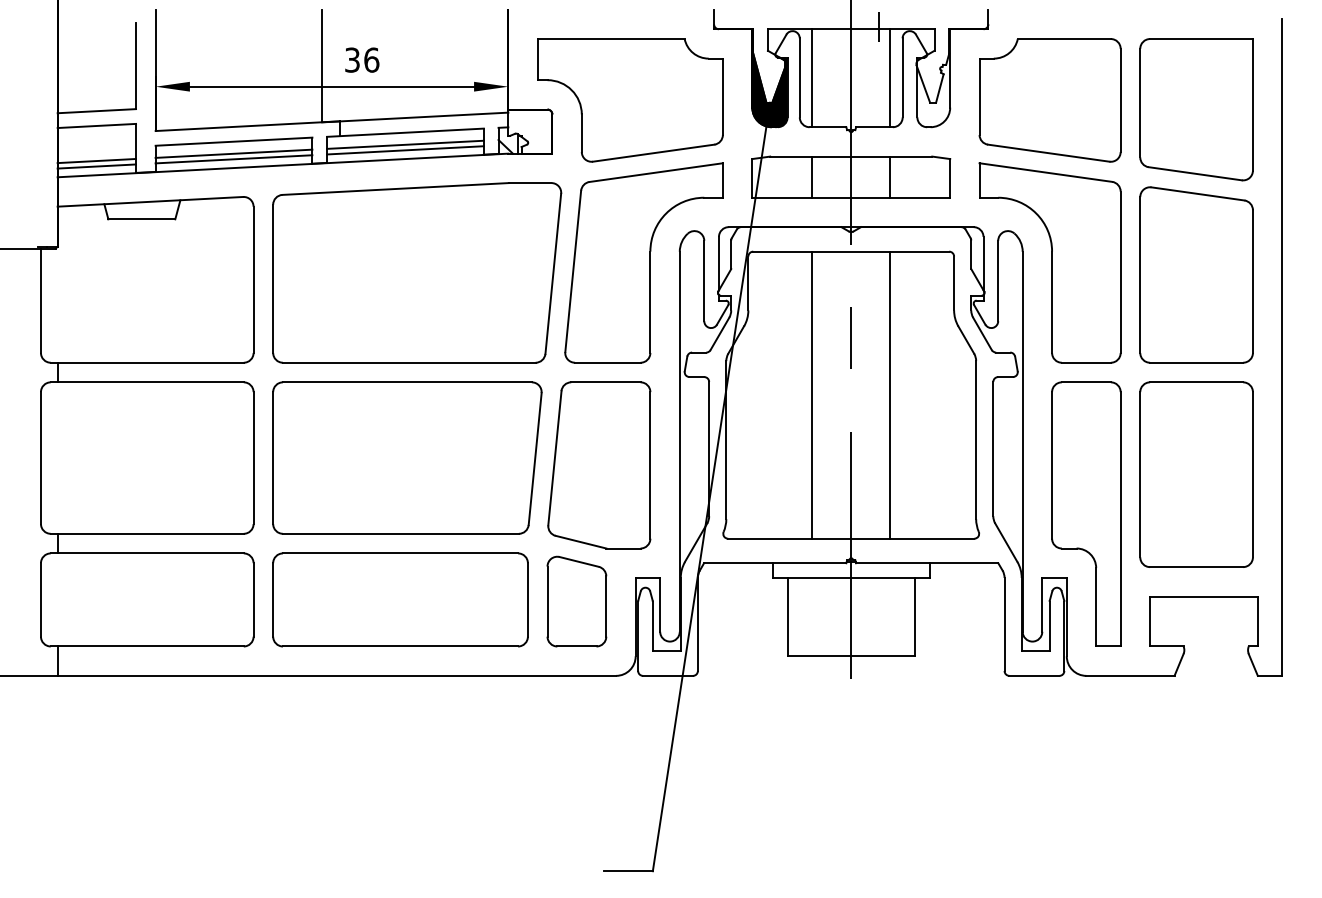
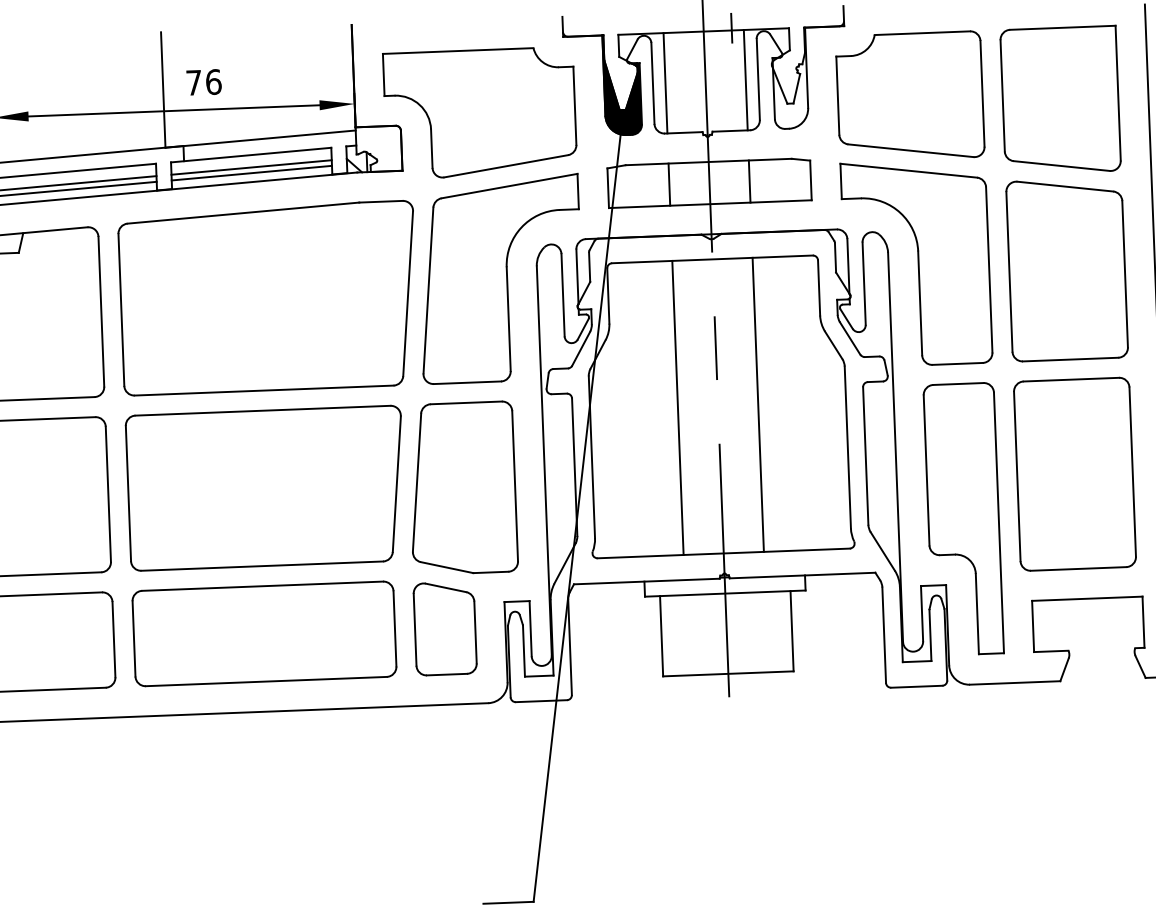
text: (352, 59) -> (194, 82), 36 -> 76

